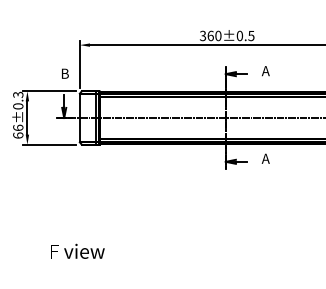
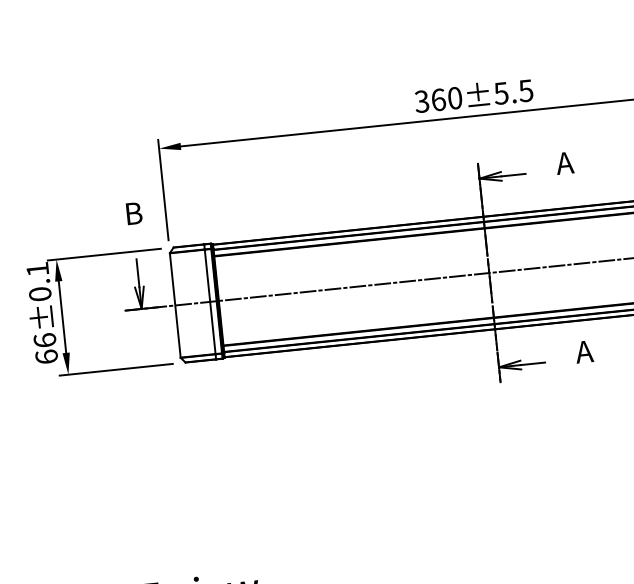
text: (239, 35) -> (500, 92), 360±0.5 -> 360±5.5
text: (18, 94) -> (38, 268), 66±0.3 -> 66±0.1

